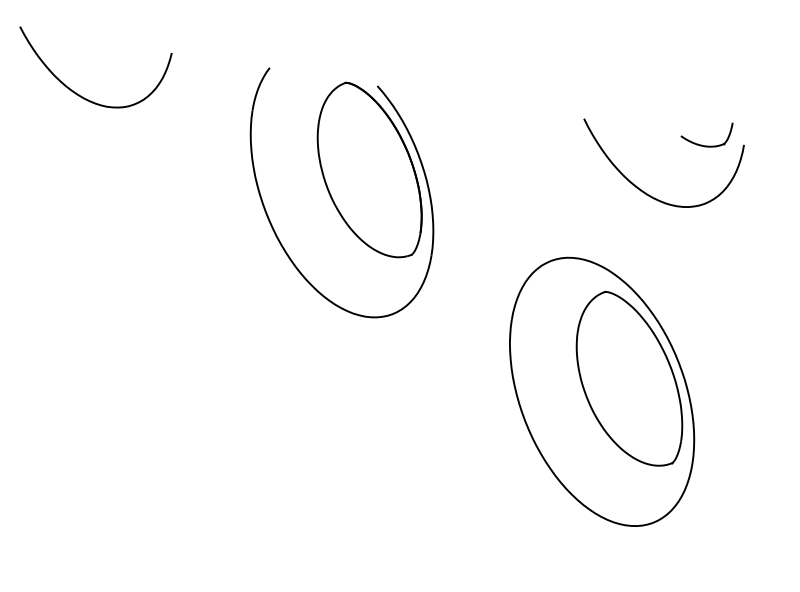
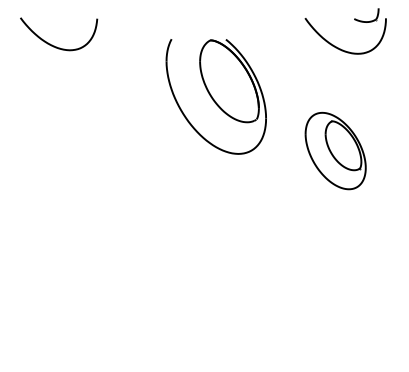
part: (338, 195) -> (215, 96), moved
part: (601, 390) -> (335, 150), size x0.6

